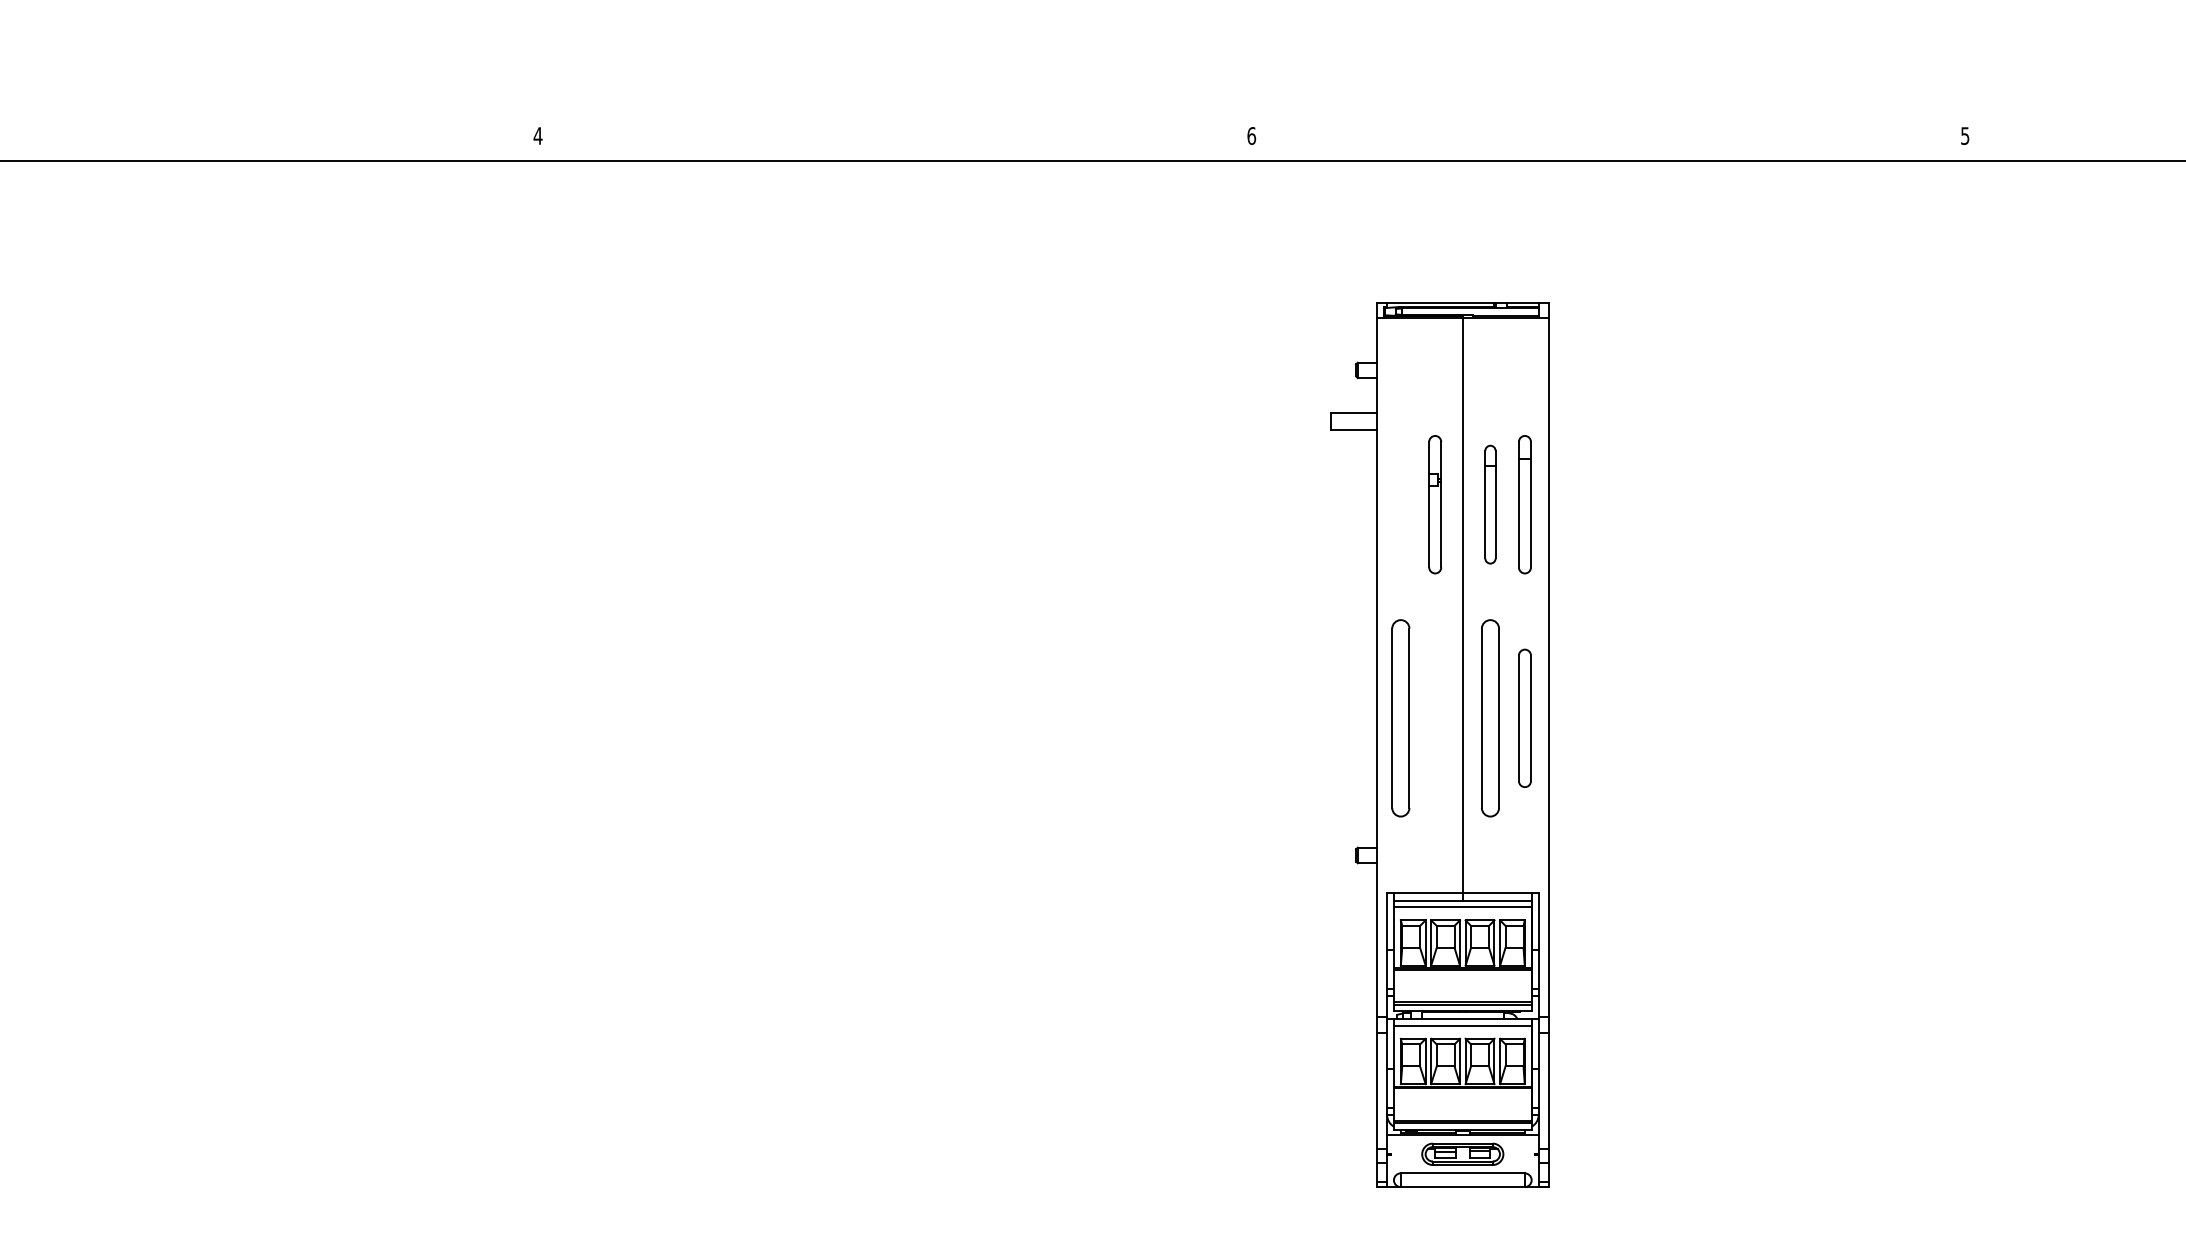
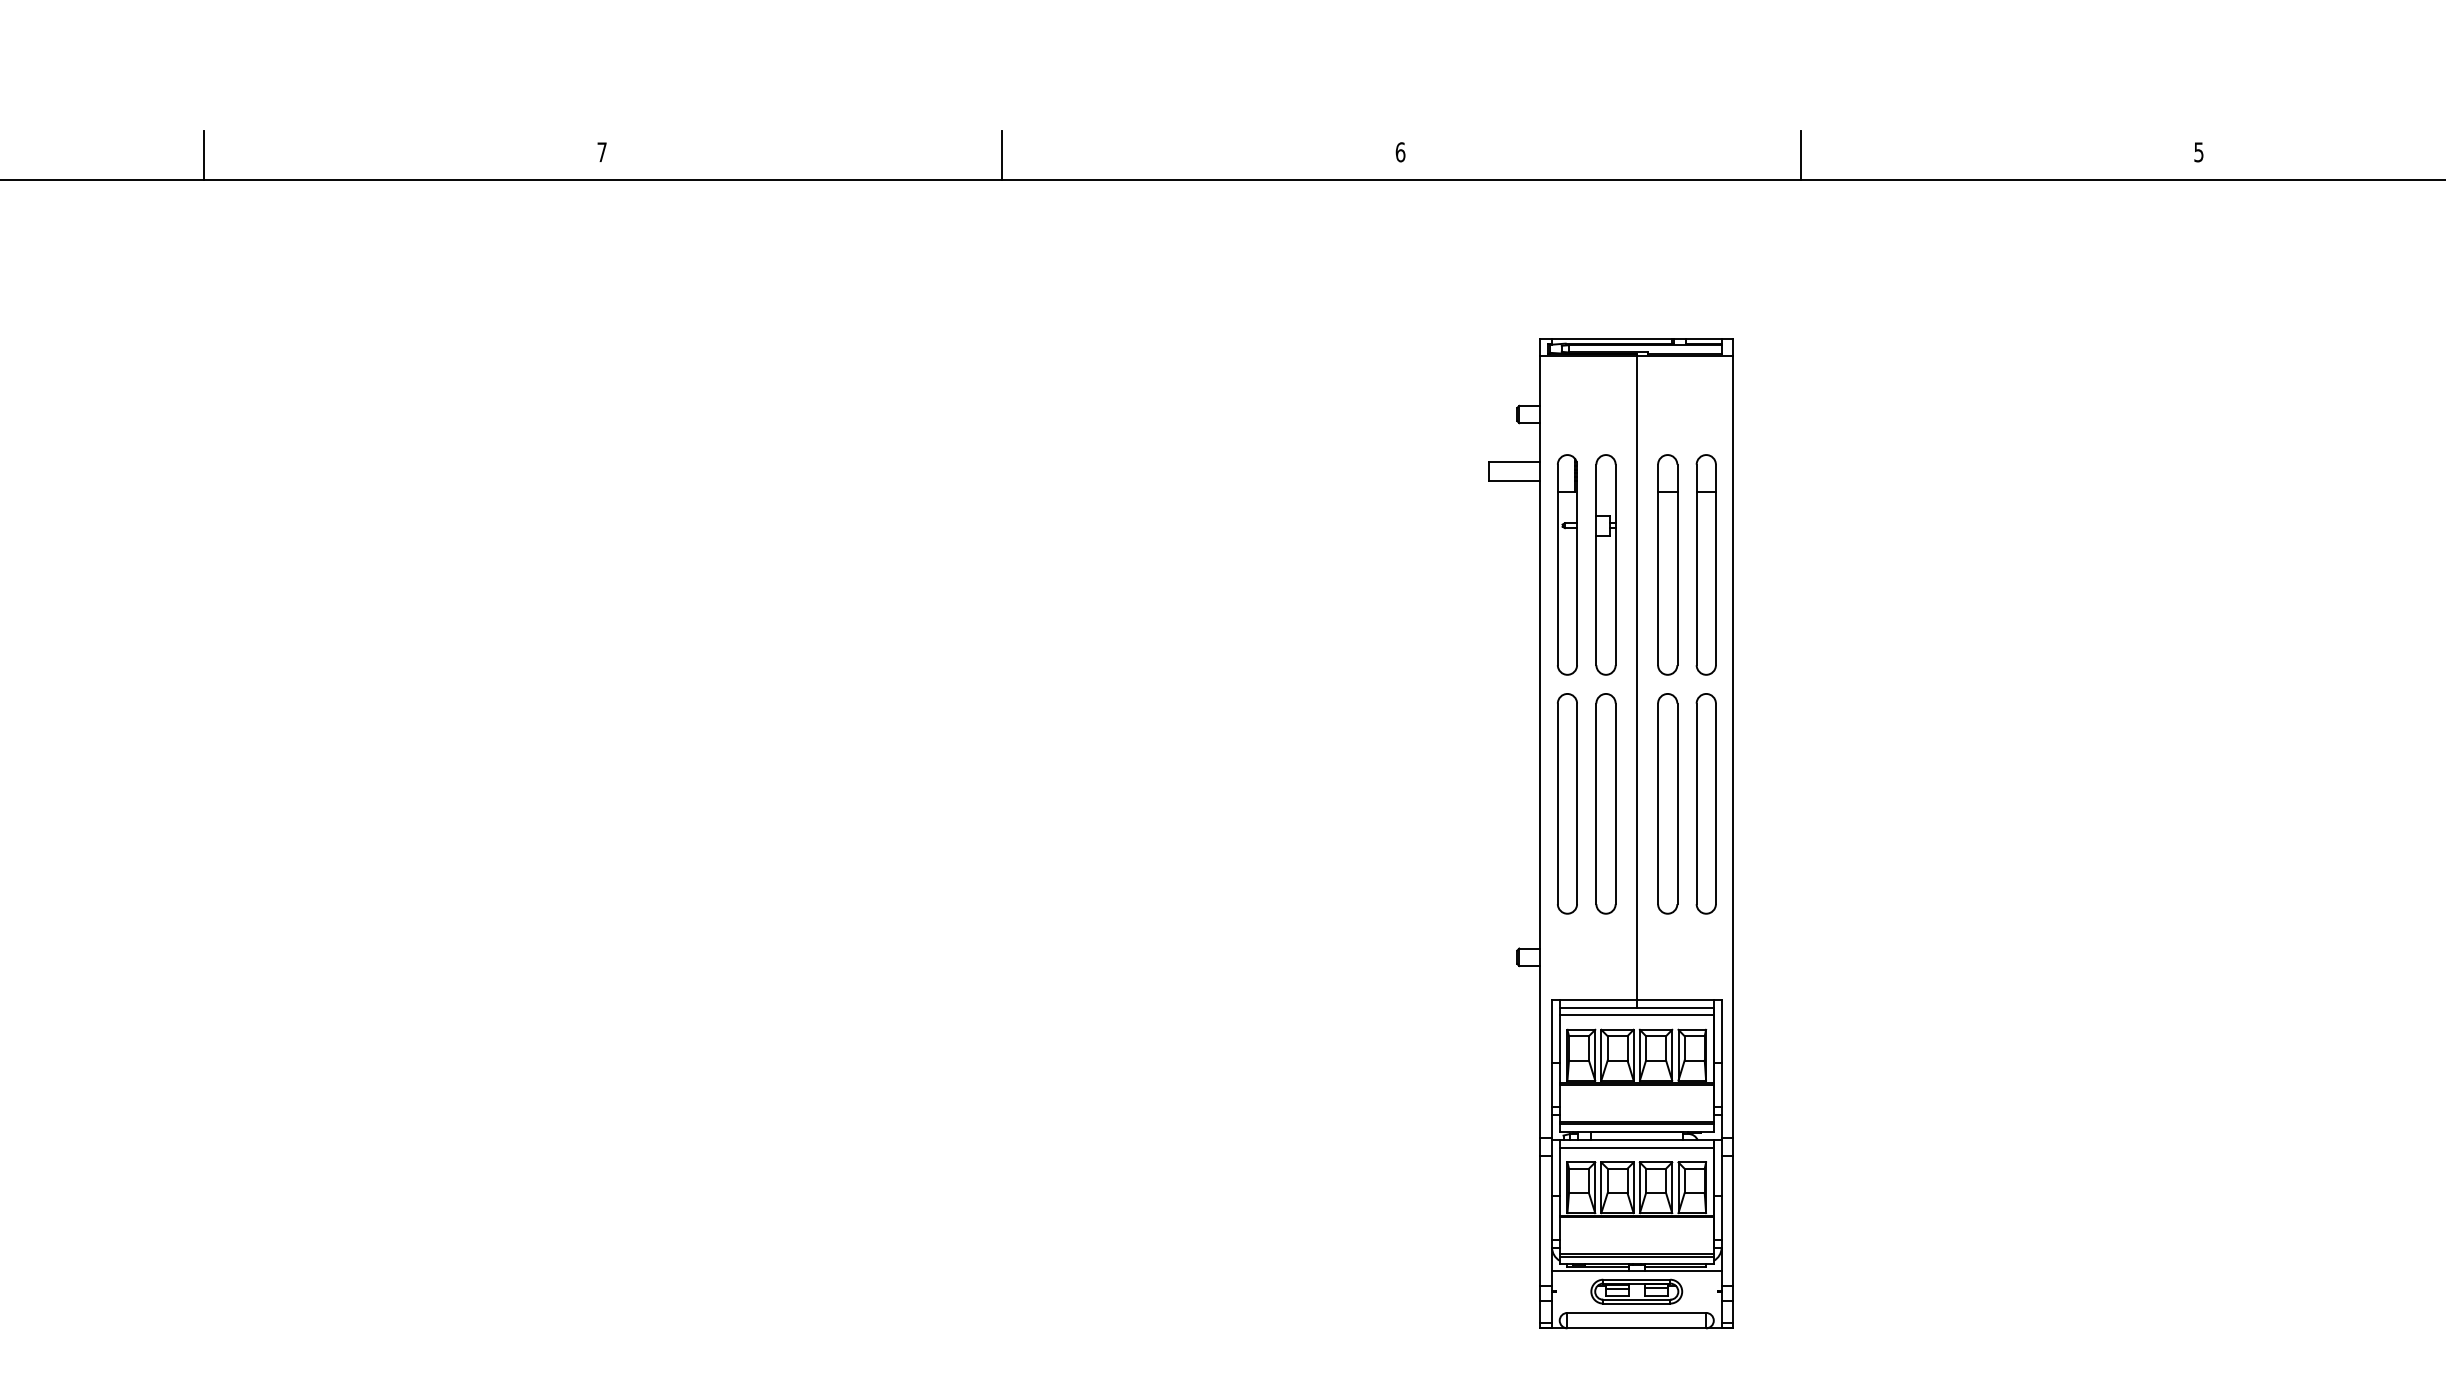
text: (537, 135) -> (601, 151), 4 -> 7
line: (895, 138) -> (1002, 155), added
line: (182, 139) -> (204, 156), added
line: (1609, 139) -> (1800, 156), added
part: (1400, 504) -> (1567, 564), added
part: (1434, 504) -> (1605, 564), size x1.43
part: (1490, 504) -> (1667, 564), size x1.67
part: (1524, 504) -> (1705, 564), size x1.43
part: (1434, 718) -> (1605, 804), added
part: (1524, 718) -> (1705, 804), size x1.43

